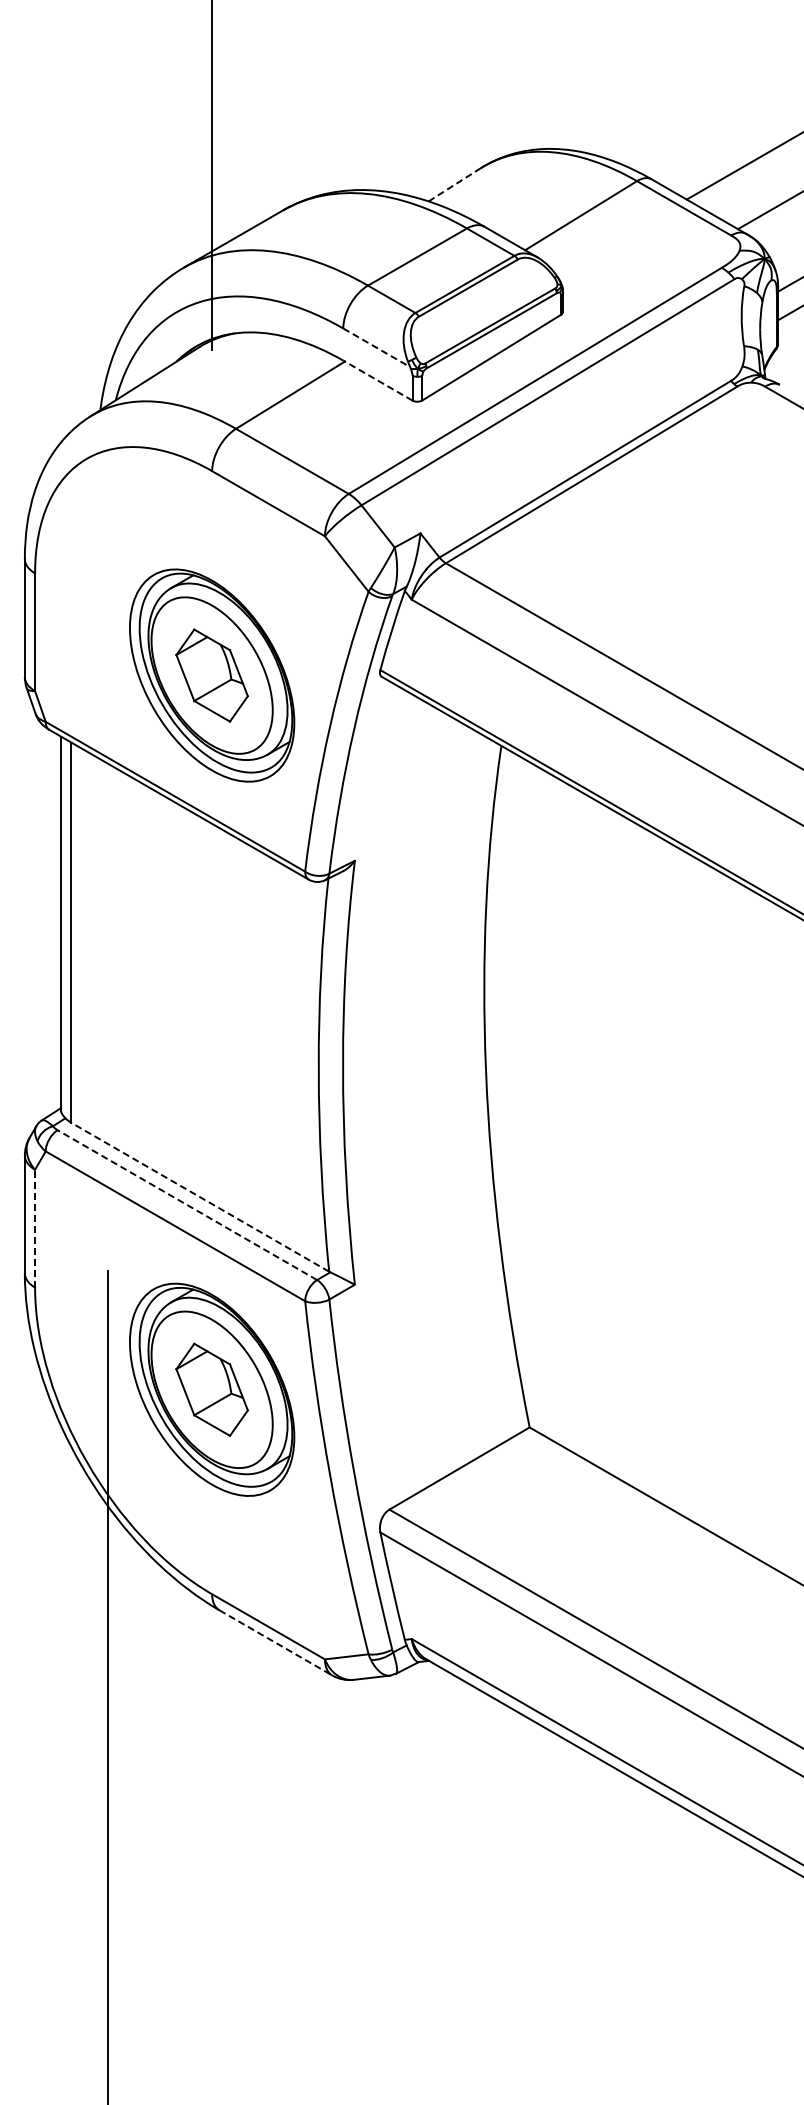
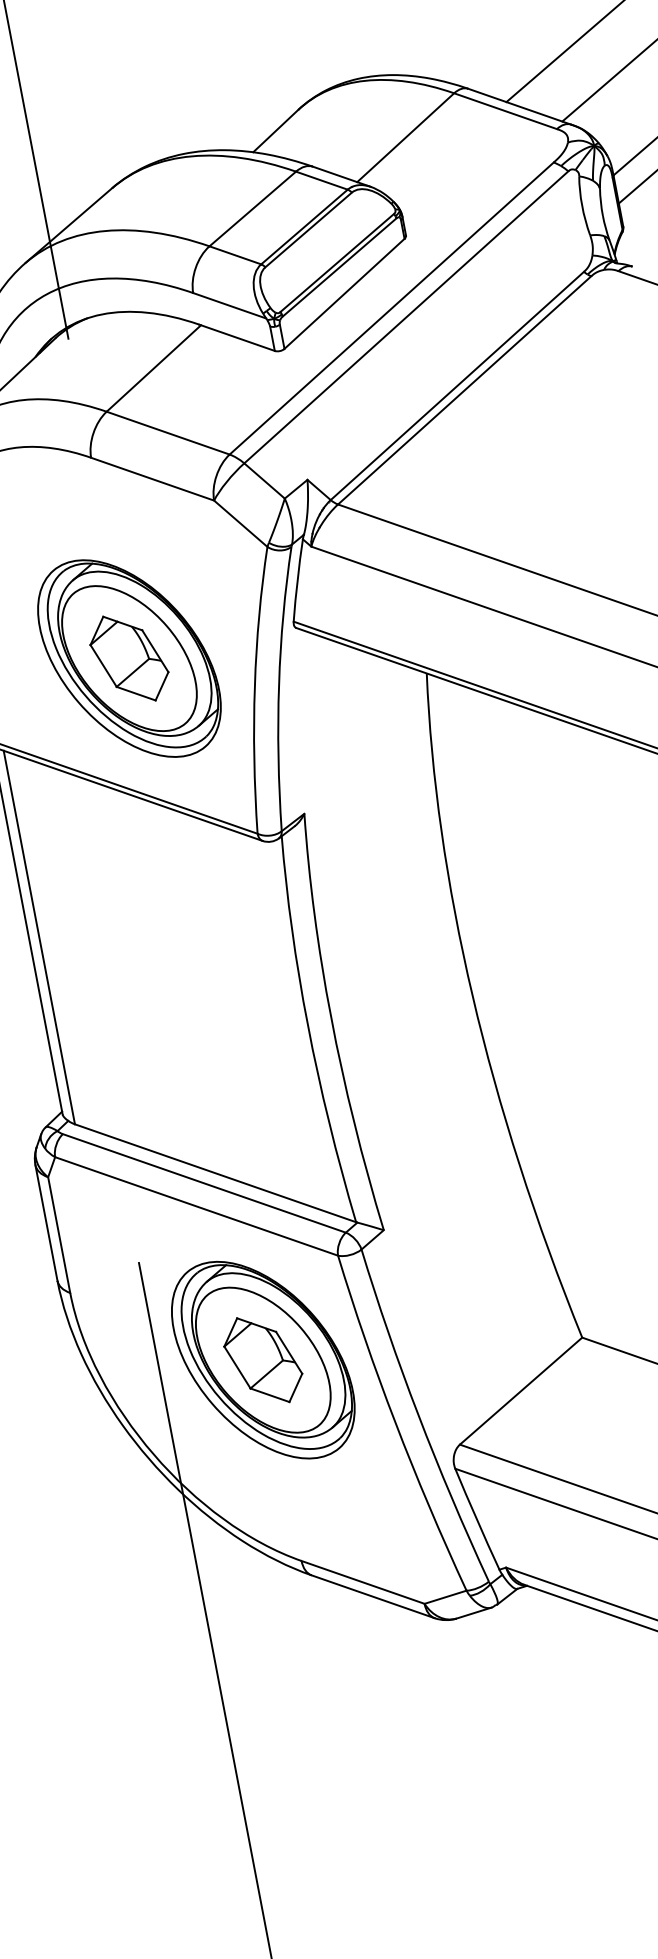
line: (454, 184) -> (275, 130), dashed -> solid
line: (376, 347) -> (229, 305), dashed -> solid
line: (377, 380) -> (236, 337), dashed -> solid
line: (200, 1197) -> (215, 1173), dashed -> solid
line: (187, 1205) -> (204, 1183), dashed -> solid
line: (35, 1228) -> (59, 1234), dashed -> solid
line: (276, 1643) -> (374, 1597), dashed -> solid

